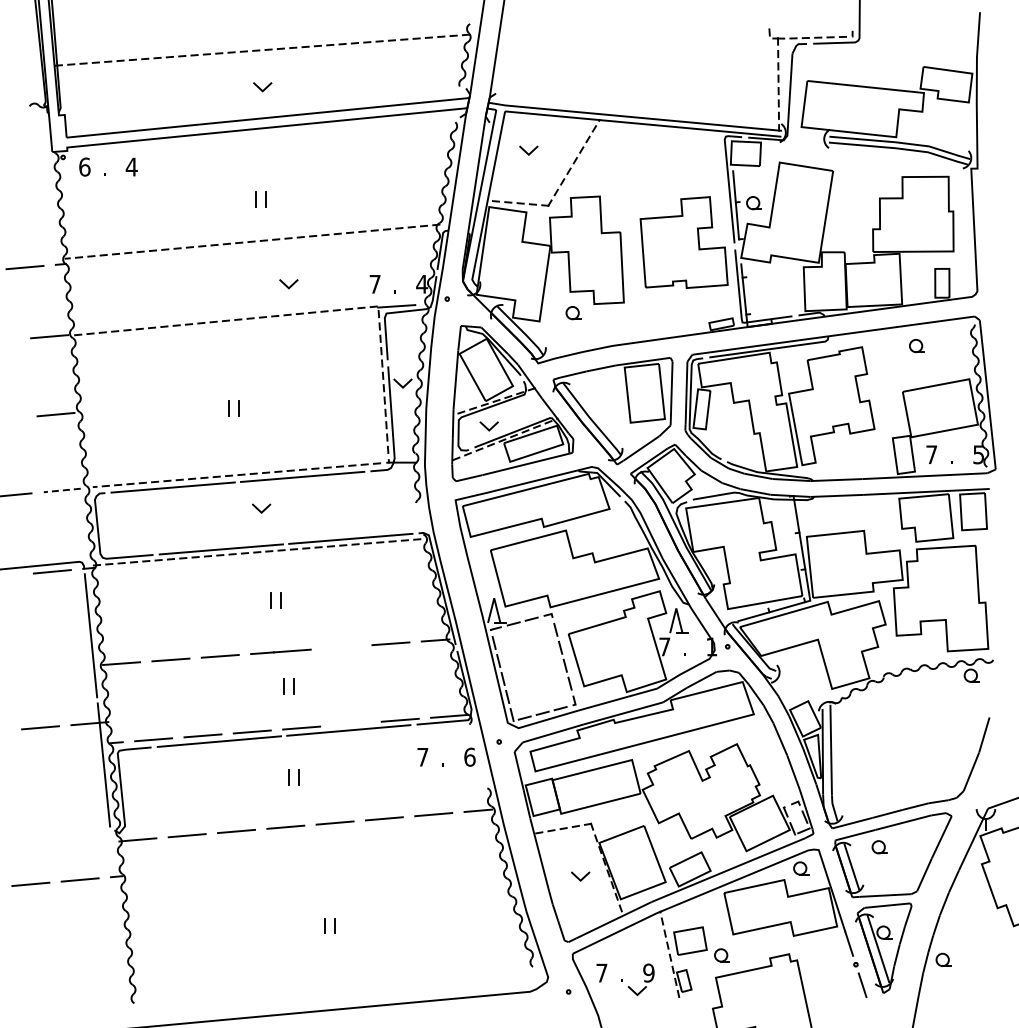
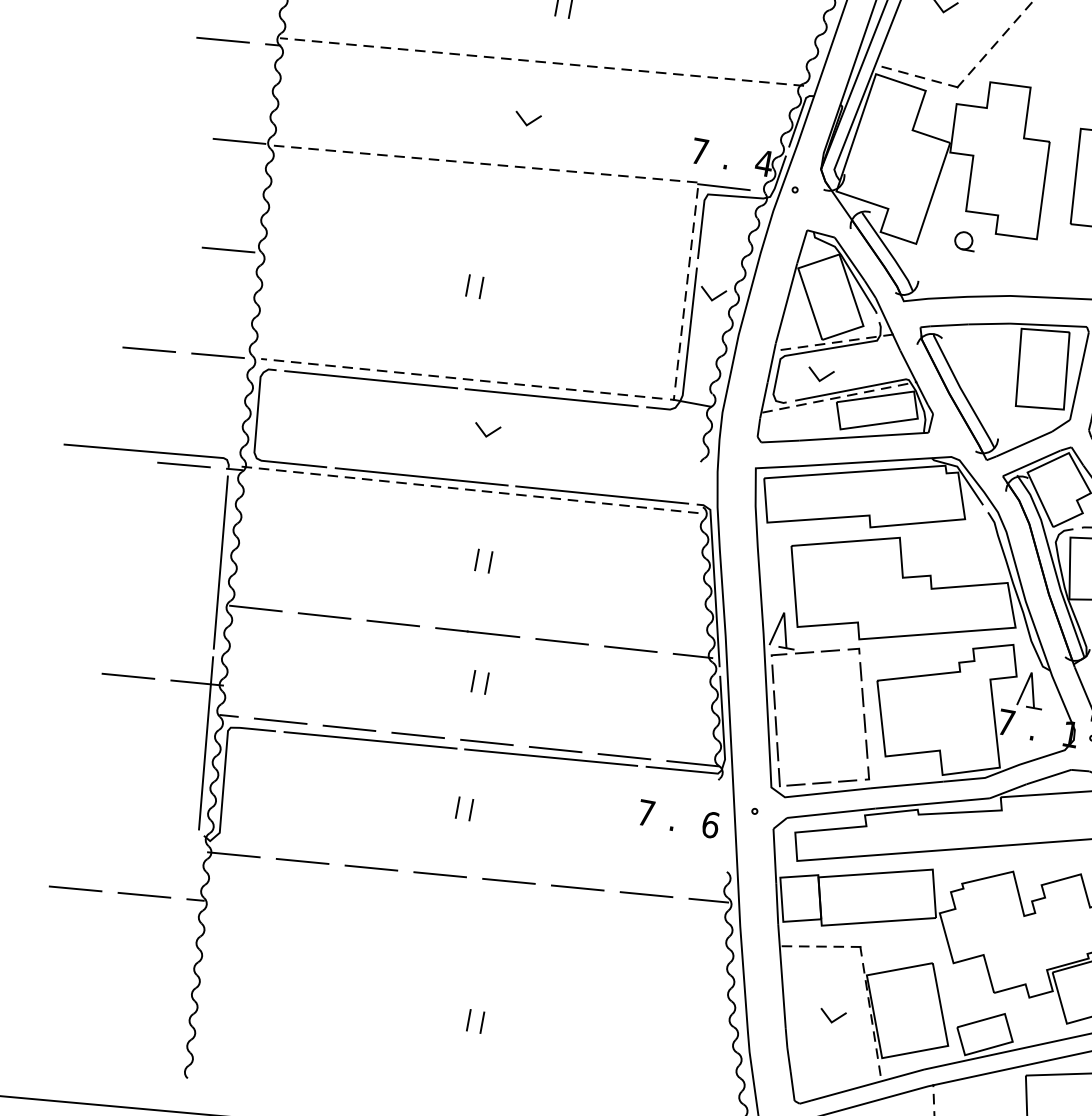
line: (287, 285) -> (525, 121), moved
line: (62, 490) -> (218, 355), dashed -> solid
line: (341, 647) -> (562, 641), added
line: (350, 723) -> (555, 748), added

